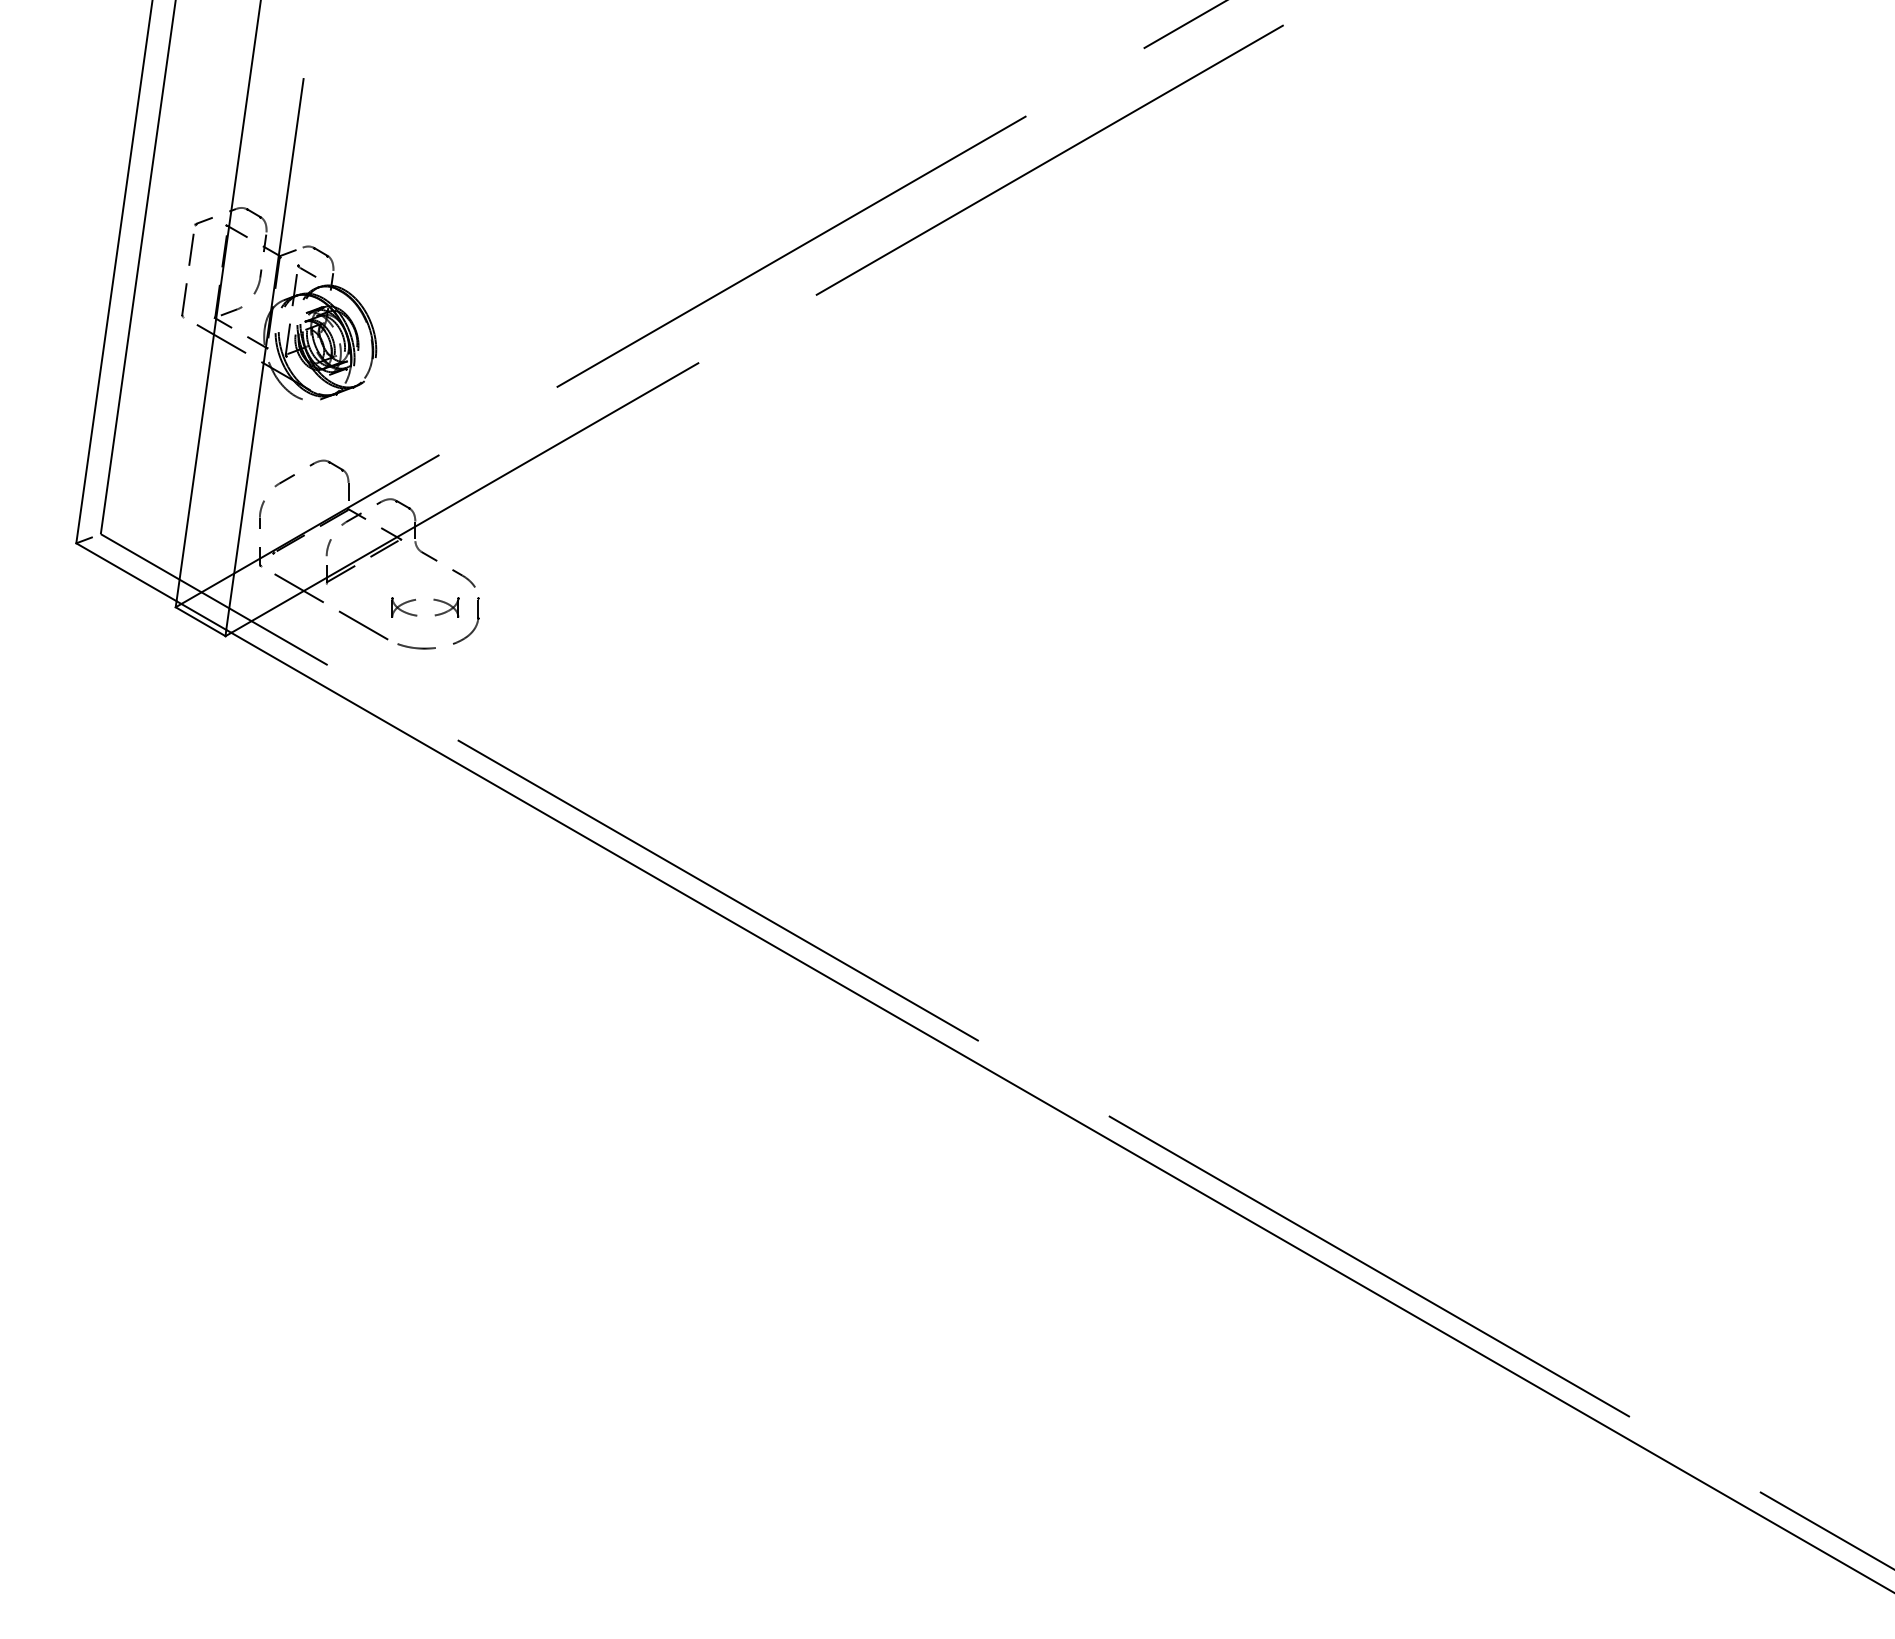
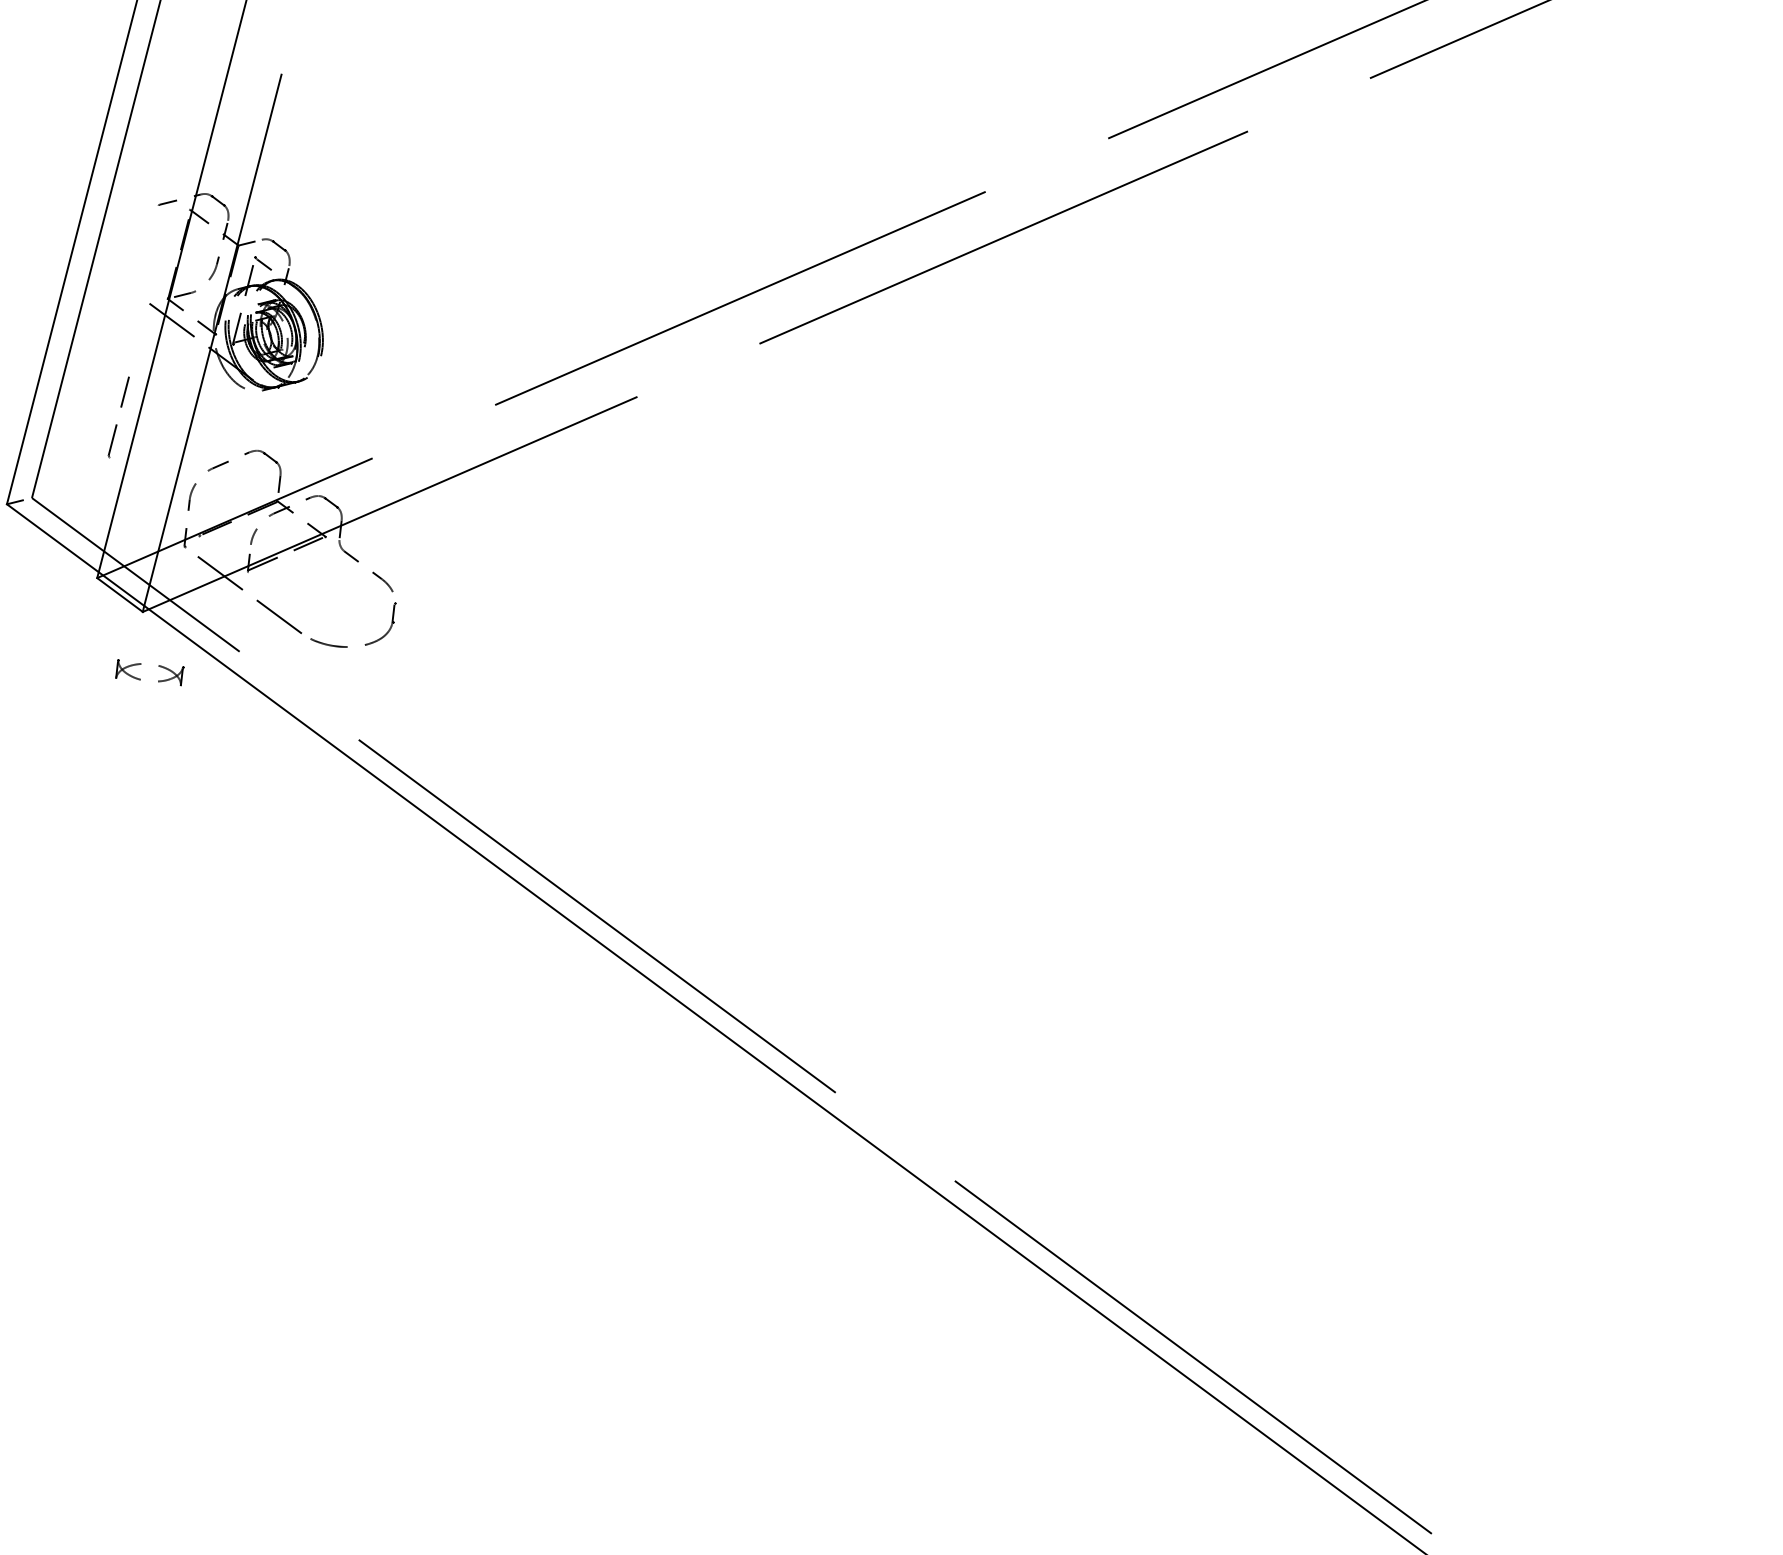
part: (187, 283) -> (117, 424), moved
part: (433, 600) -> (158, 666), moved

